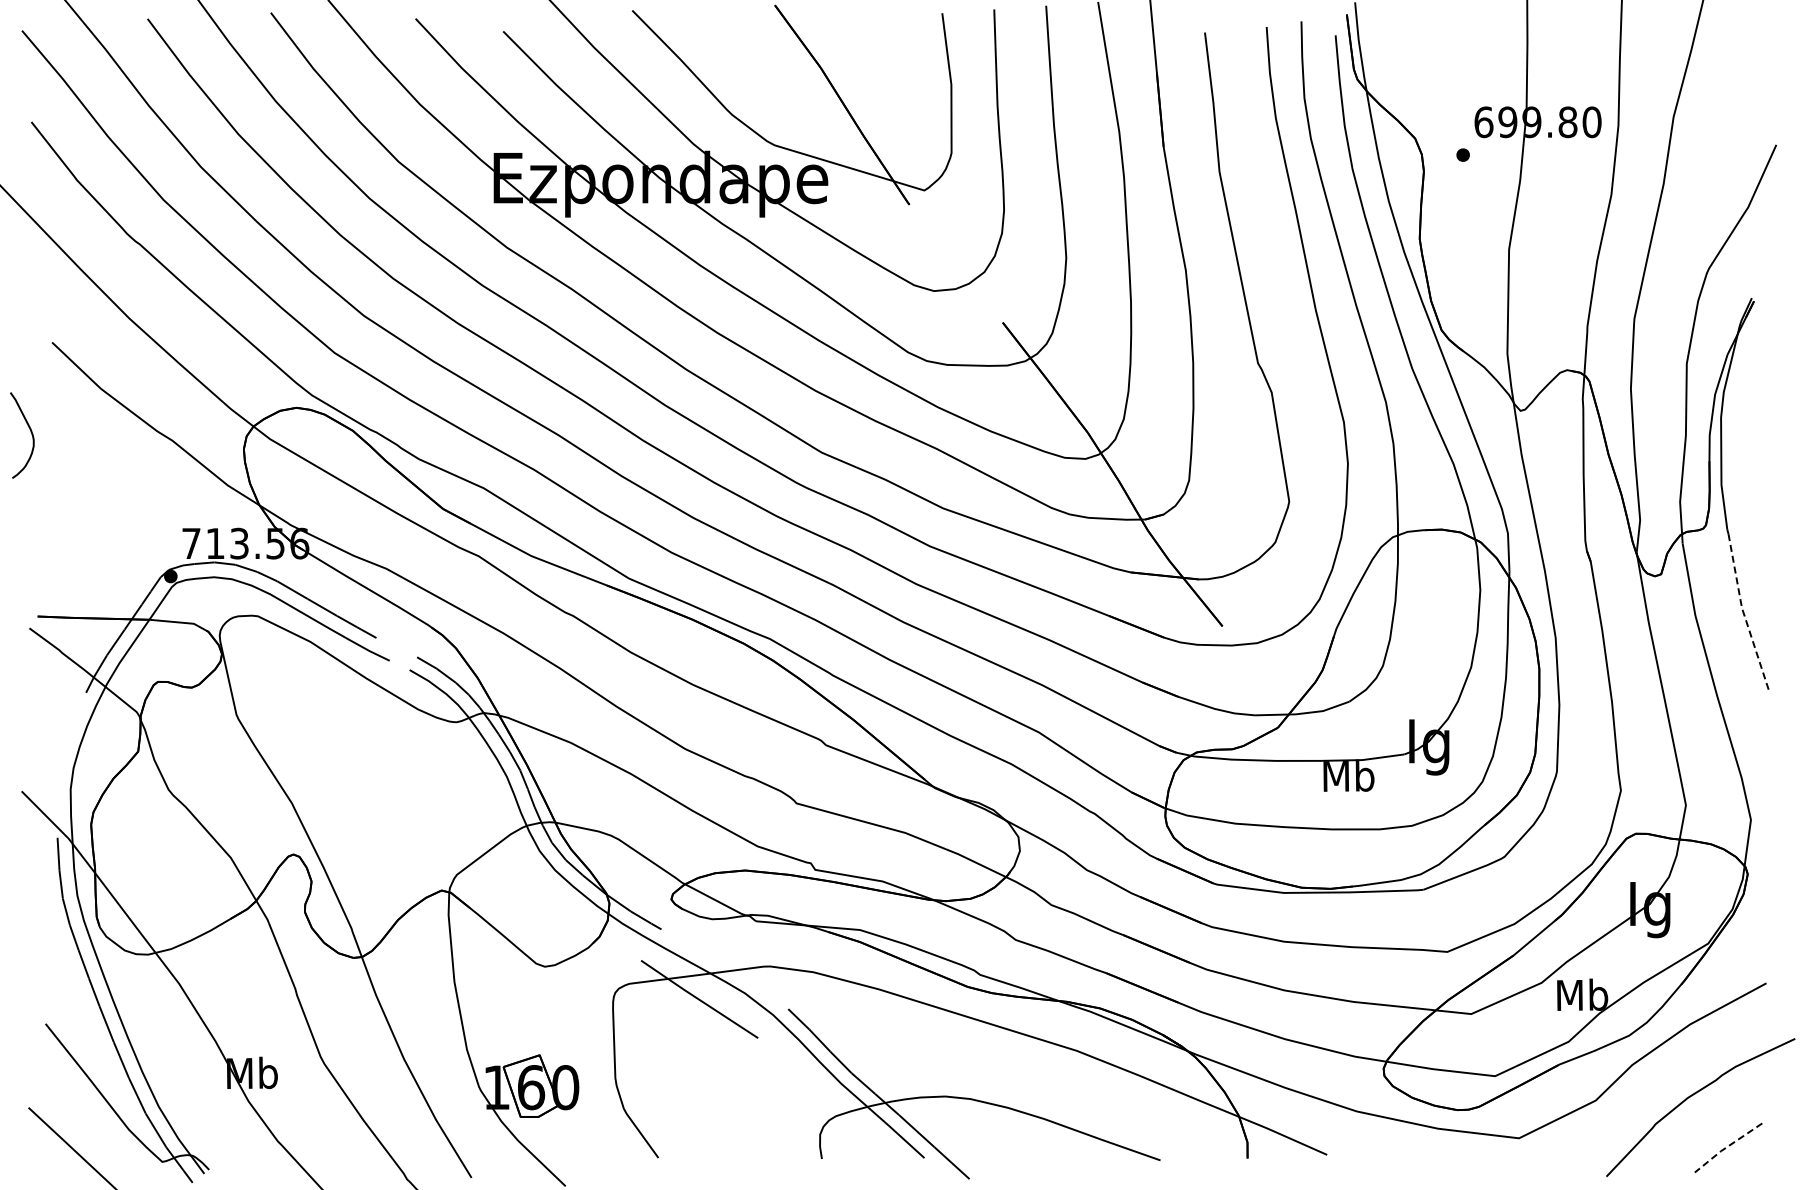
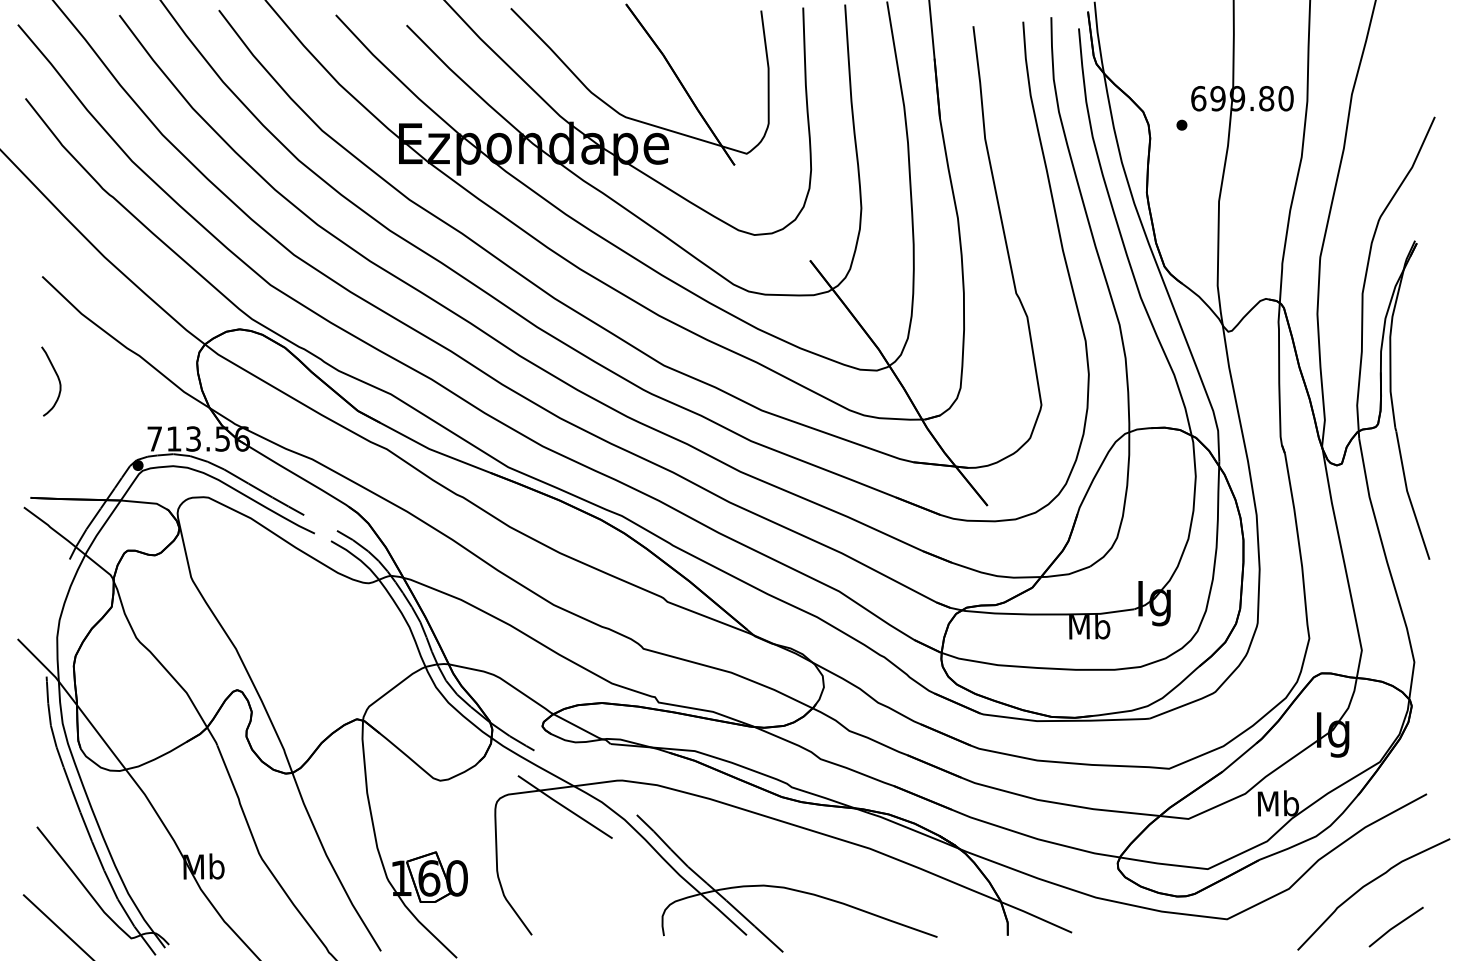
curve: (30, 432) -> (57, 379), moved
line: (1744, 614) -> (1409, 496), dashed -> solid
line: (1726, 1147) -> (1394, 926), dashed -> solid

